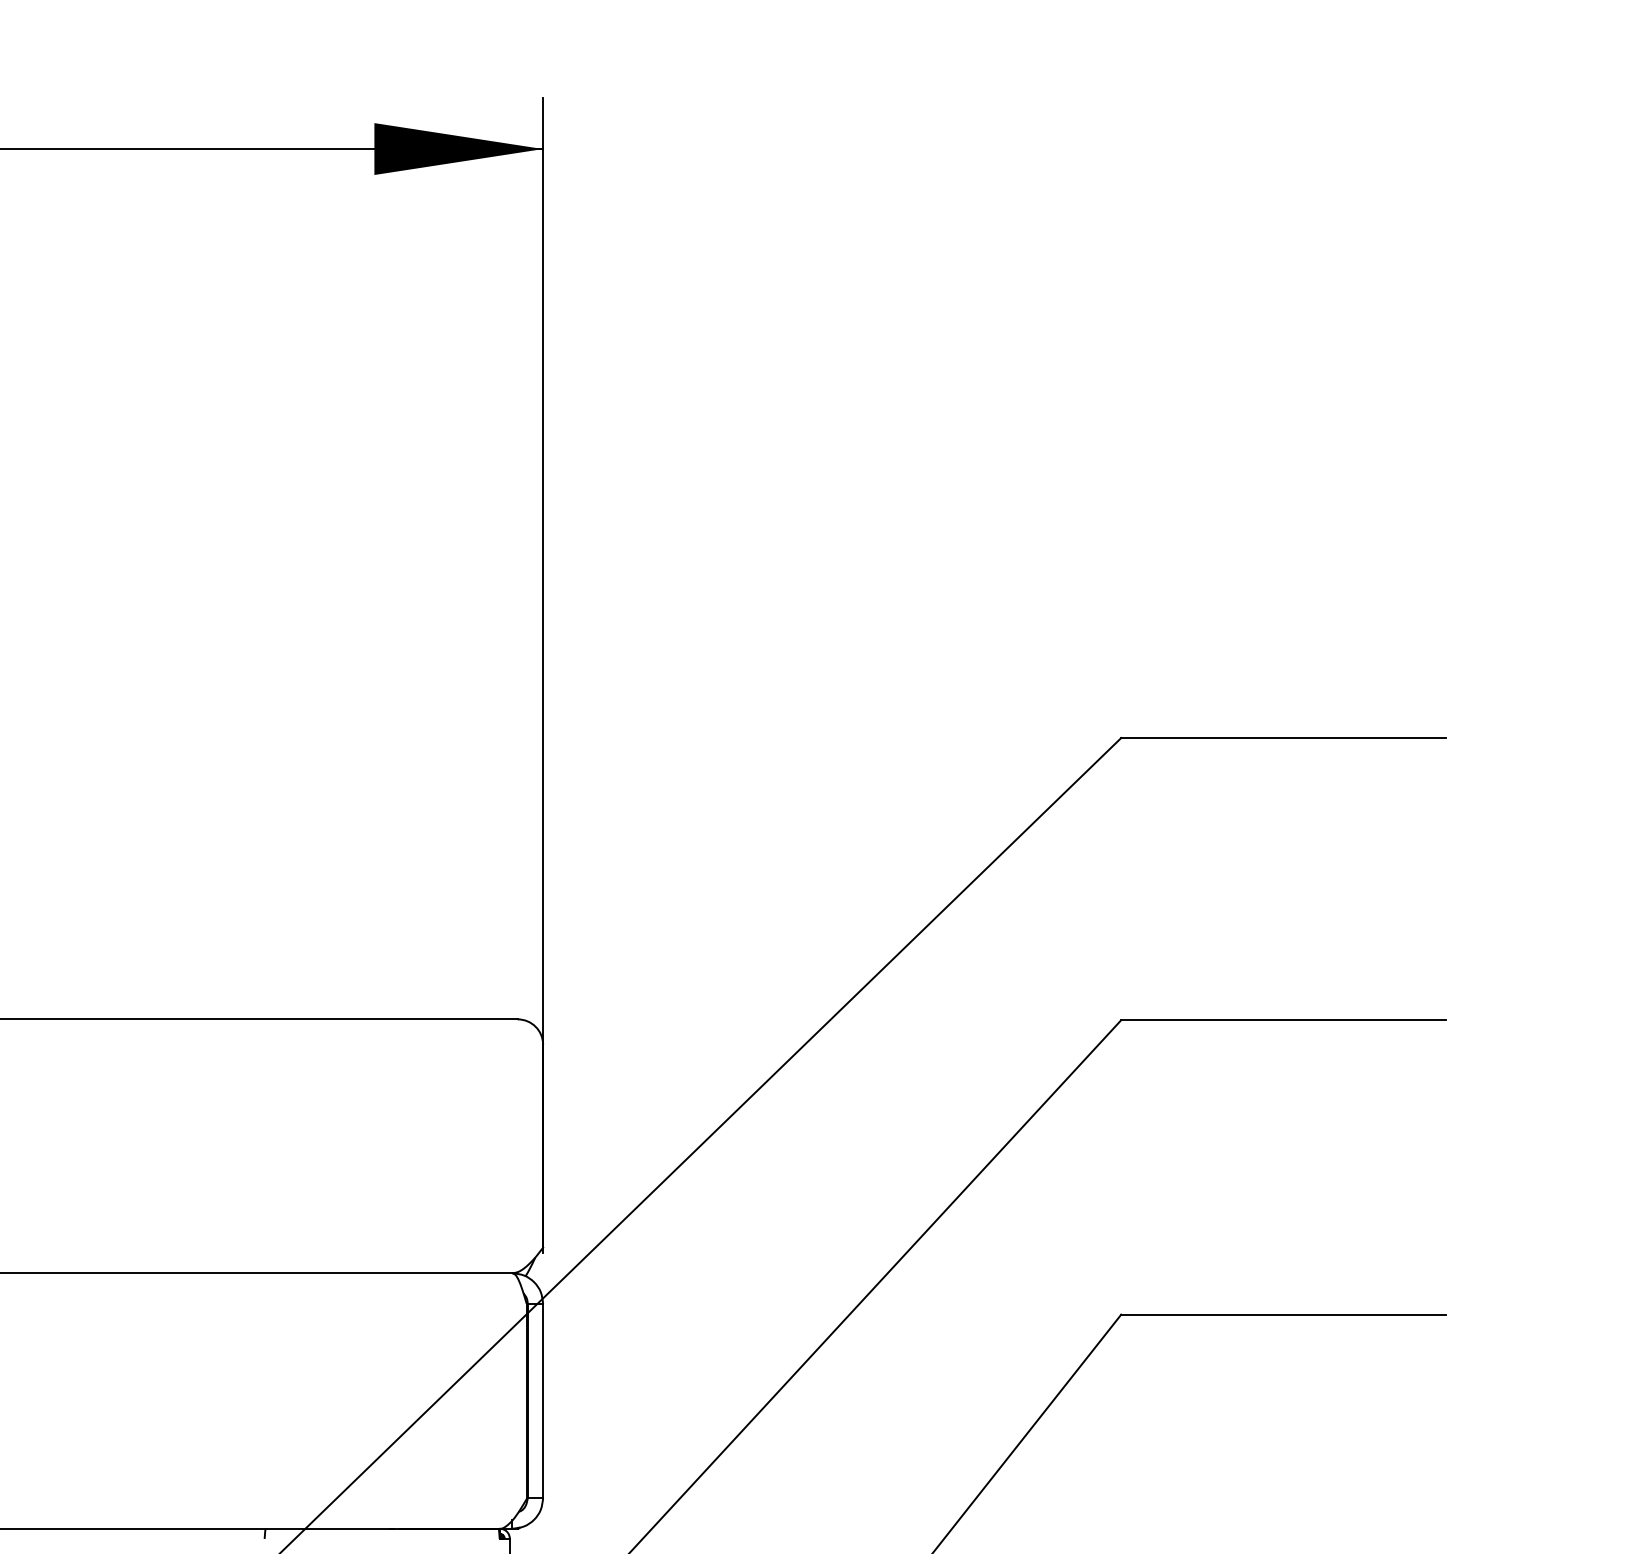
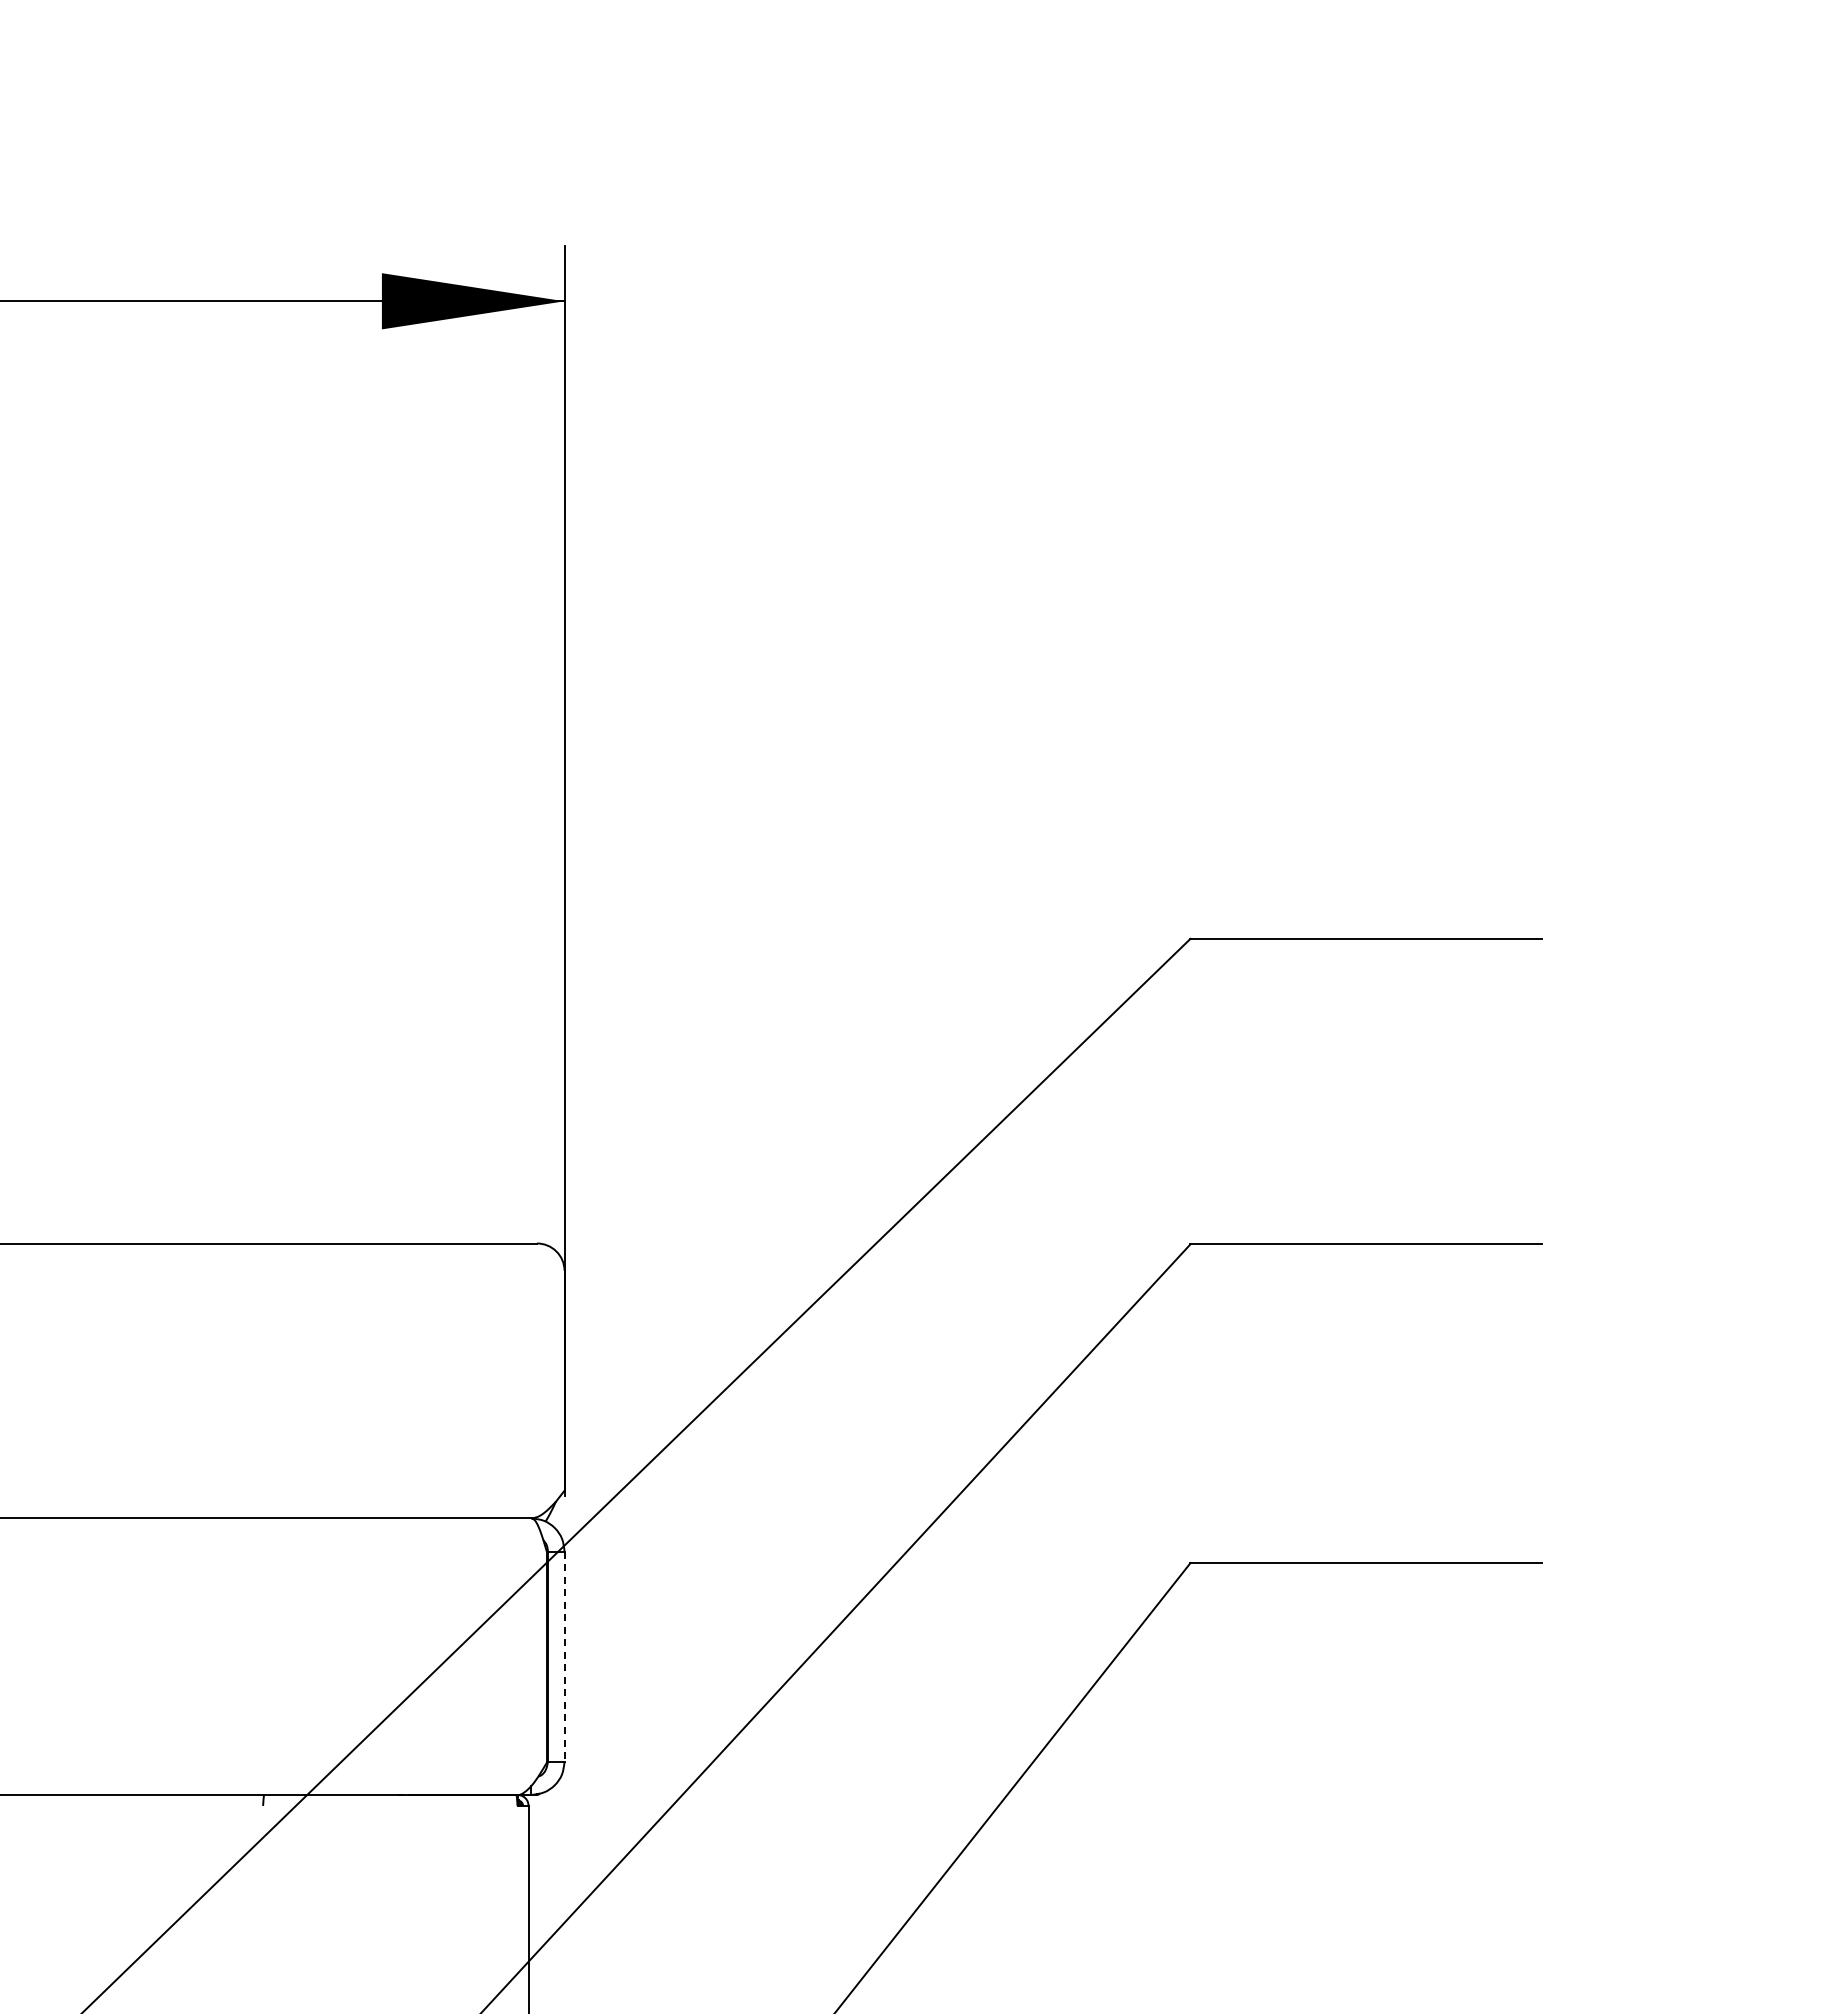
line: (543, 1401) -> (564, 1657), solid -> dashed

